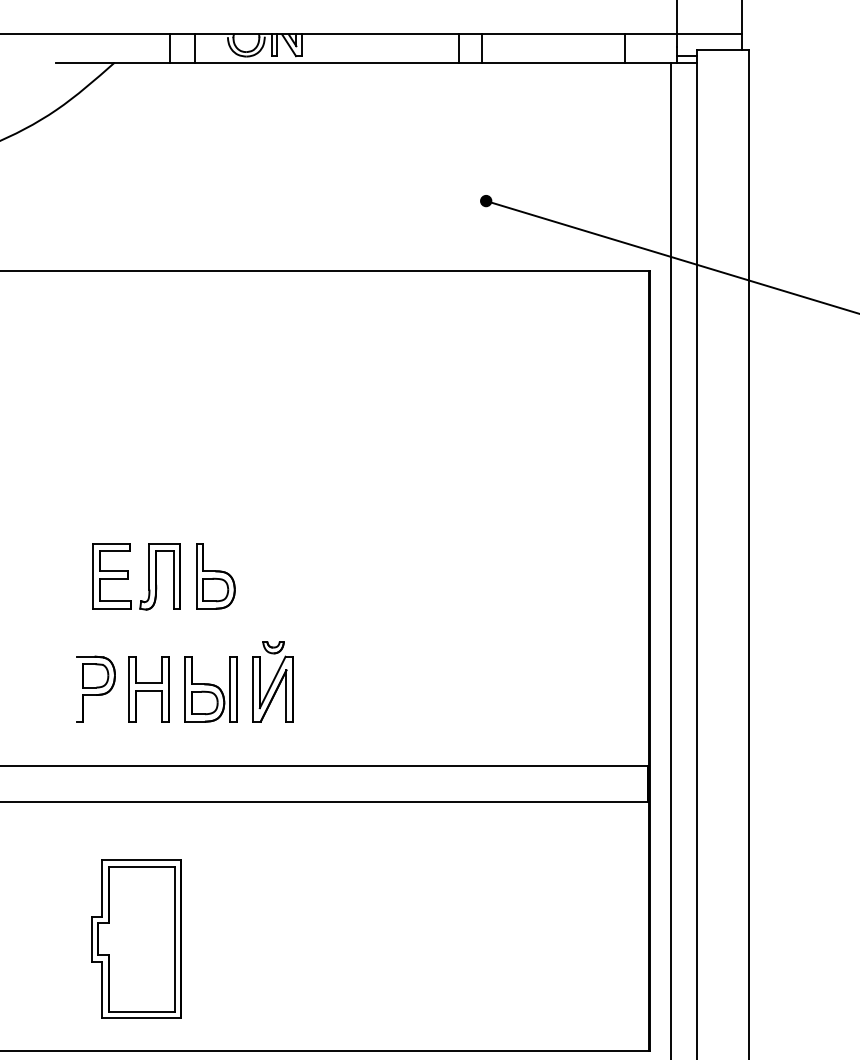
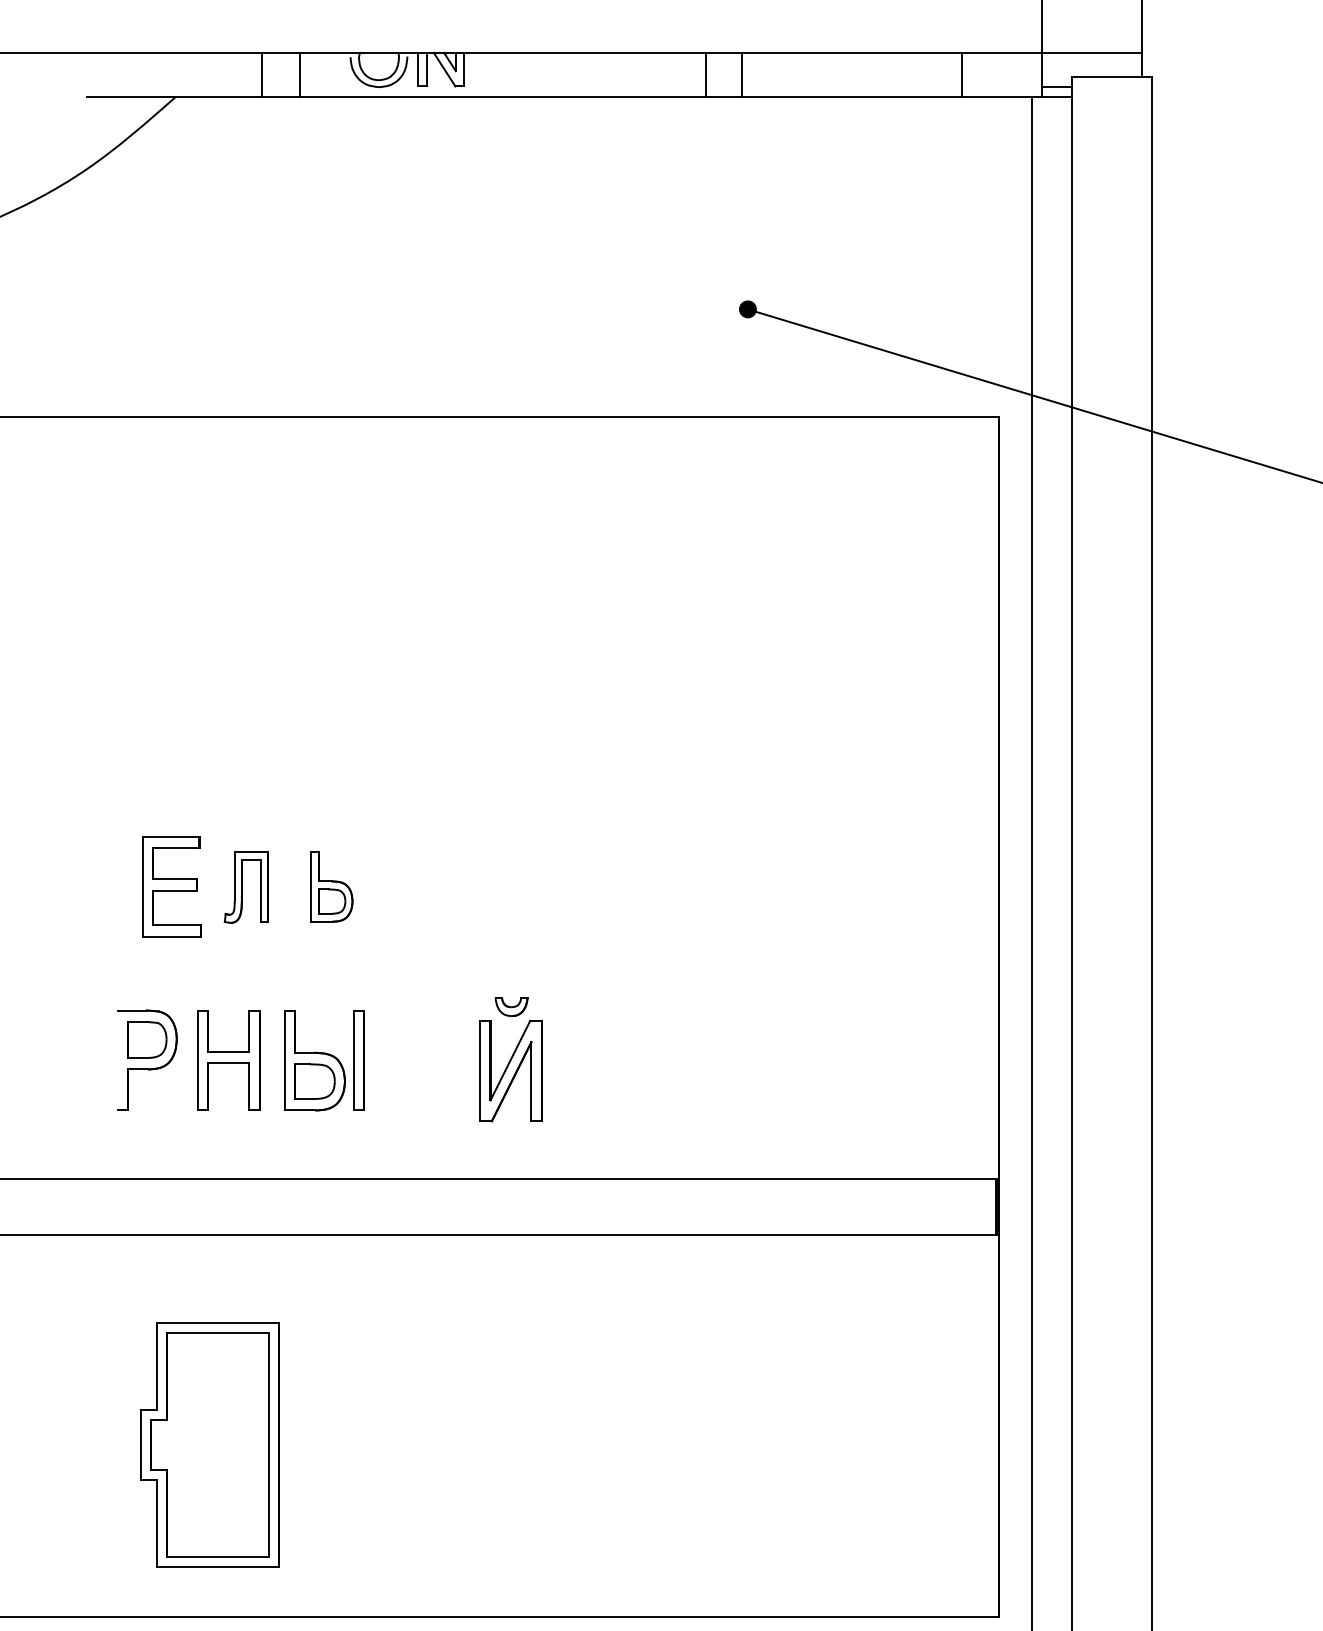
part: (159, 576) -> (245, 887), size x0.7
part: (215, 576) -> (331, 887), size x0.7
part: (272, 681) -> (509, 1059), moved

